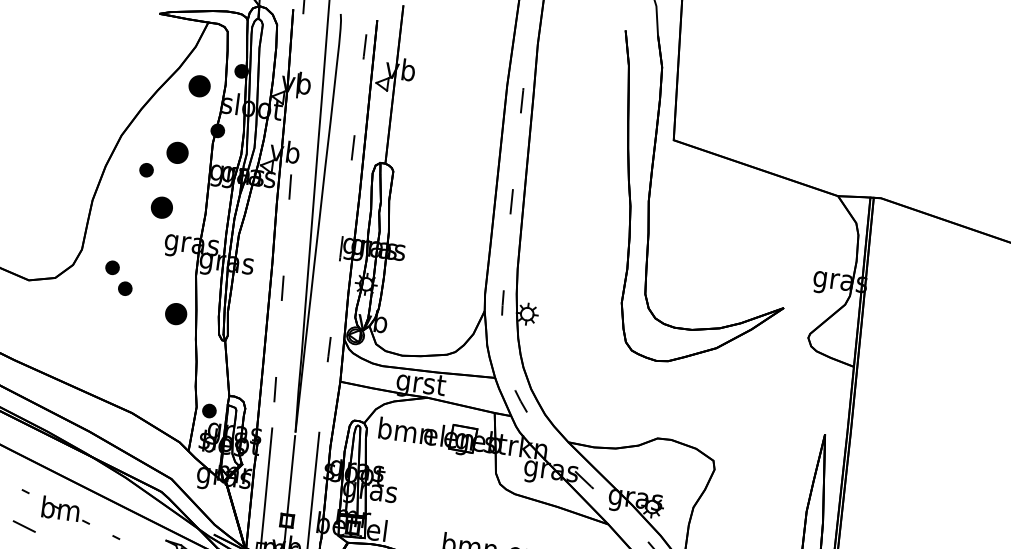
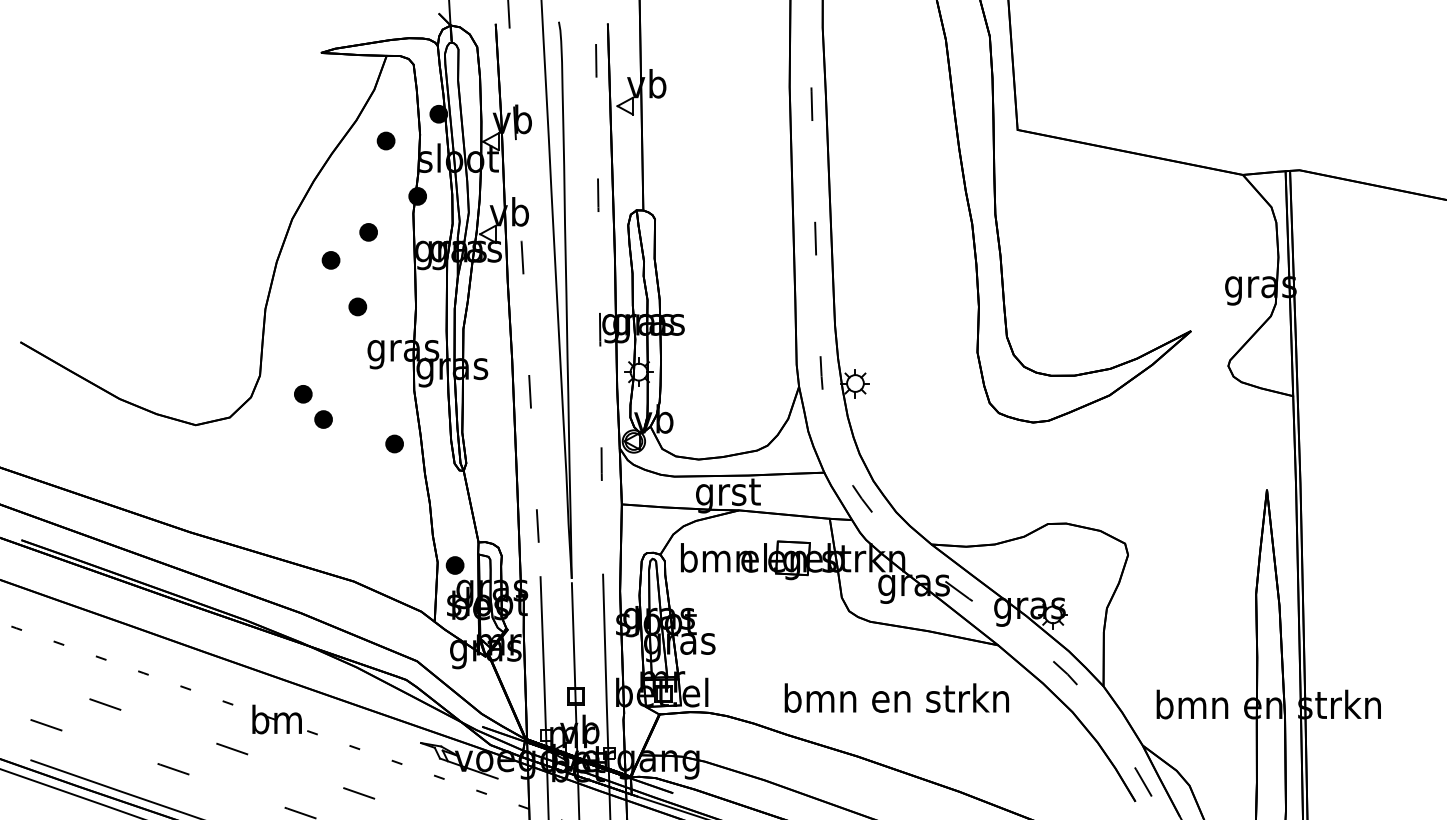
part: (199, 85) -> (385, 140), size x0.62
part: (177, 153) -> (368, 232), size x0.62
part: (161, 207) -> (357, 306), size x0.62
part: (176, 313) -> (394, 443), size x0.62

